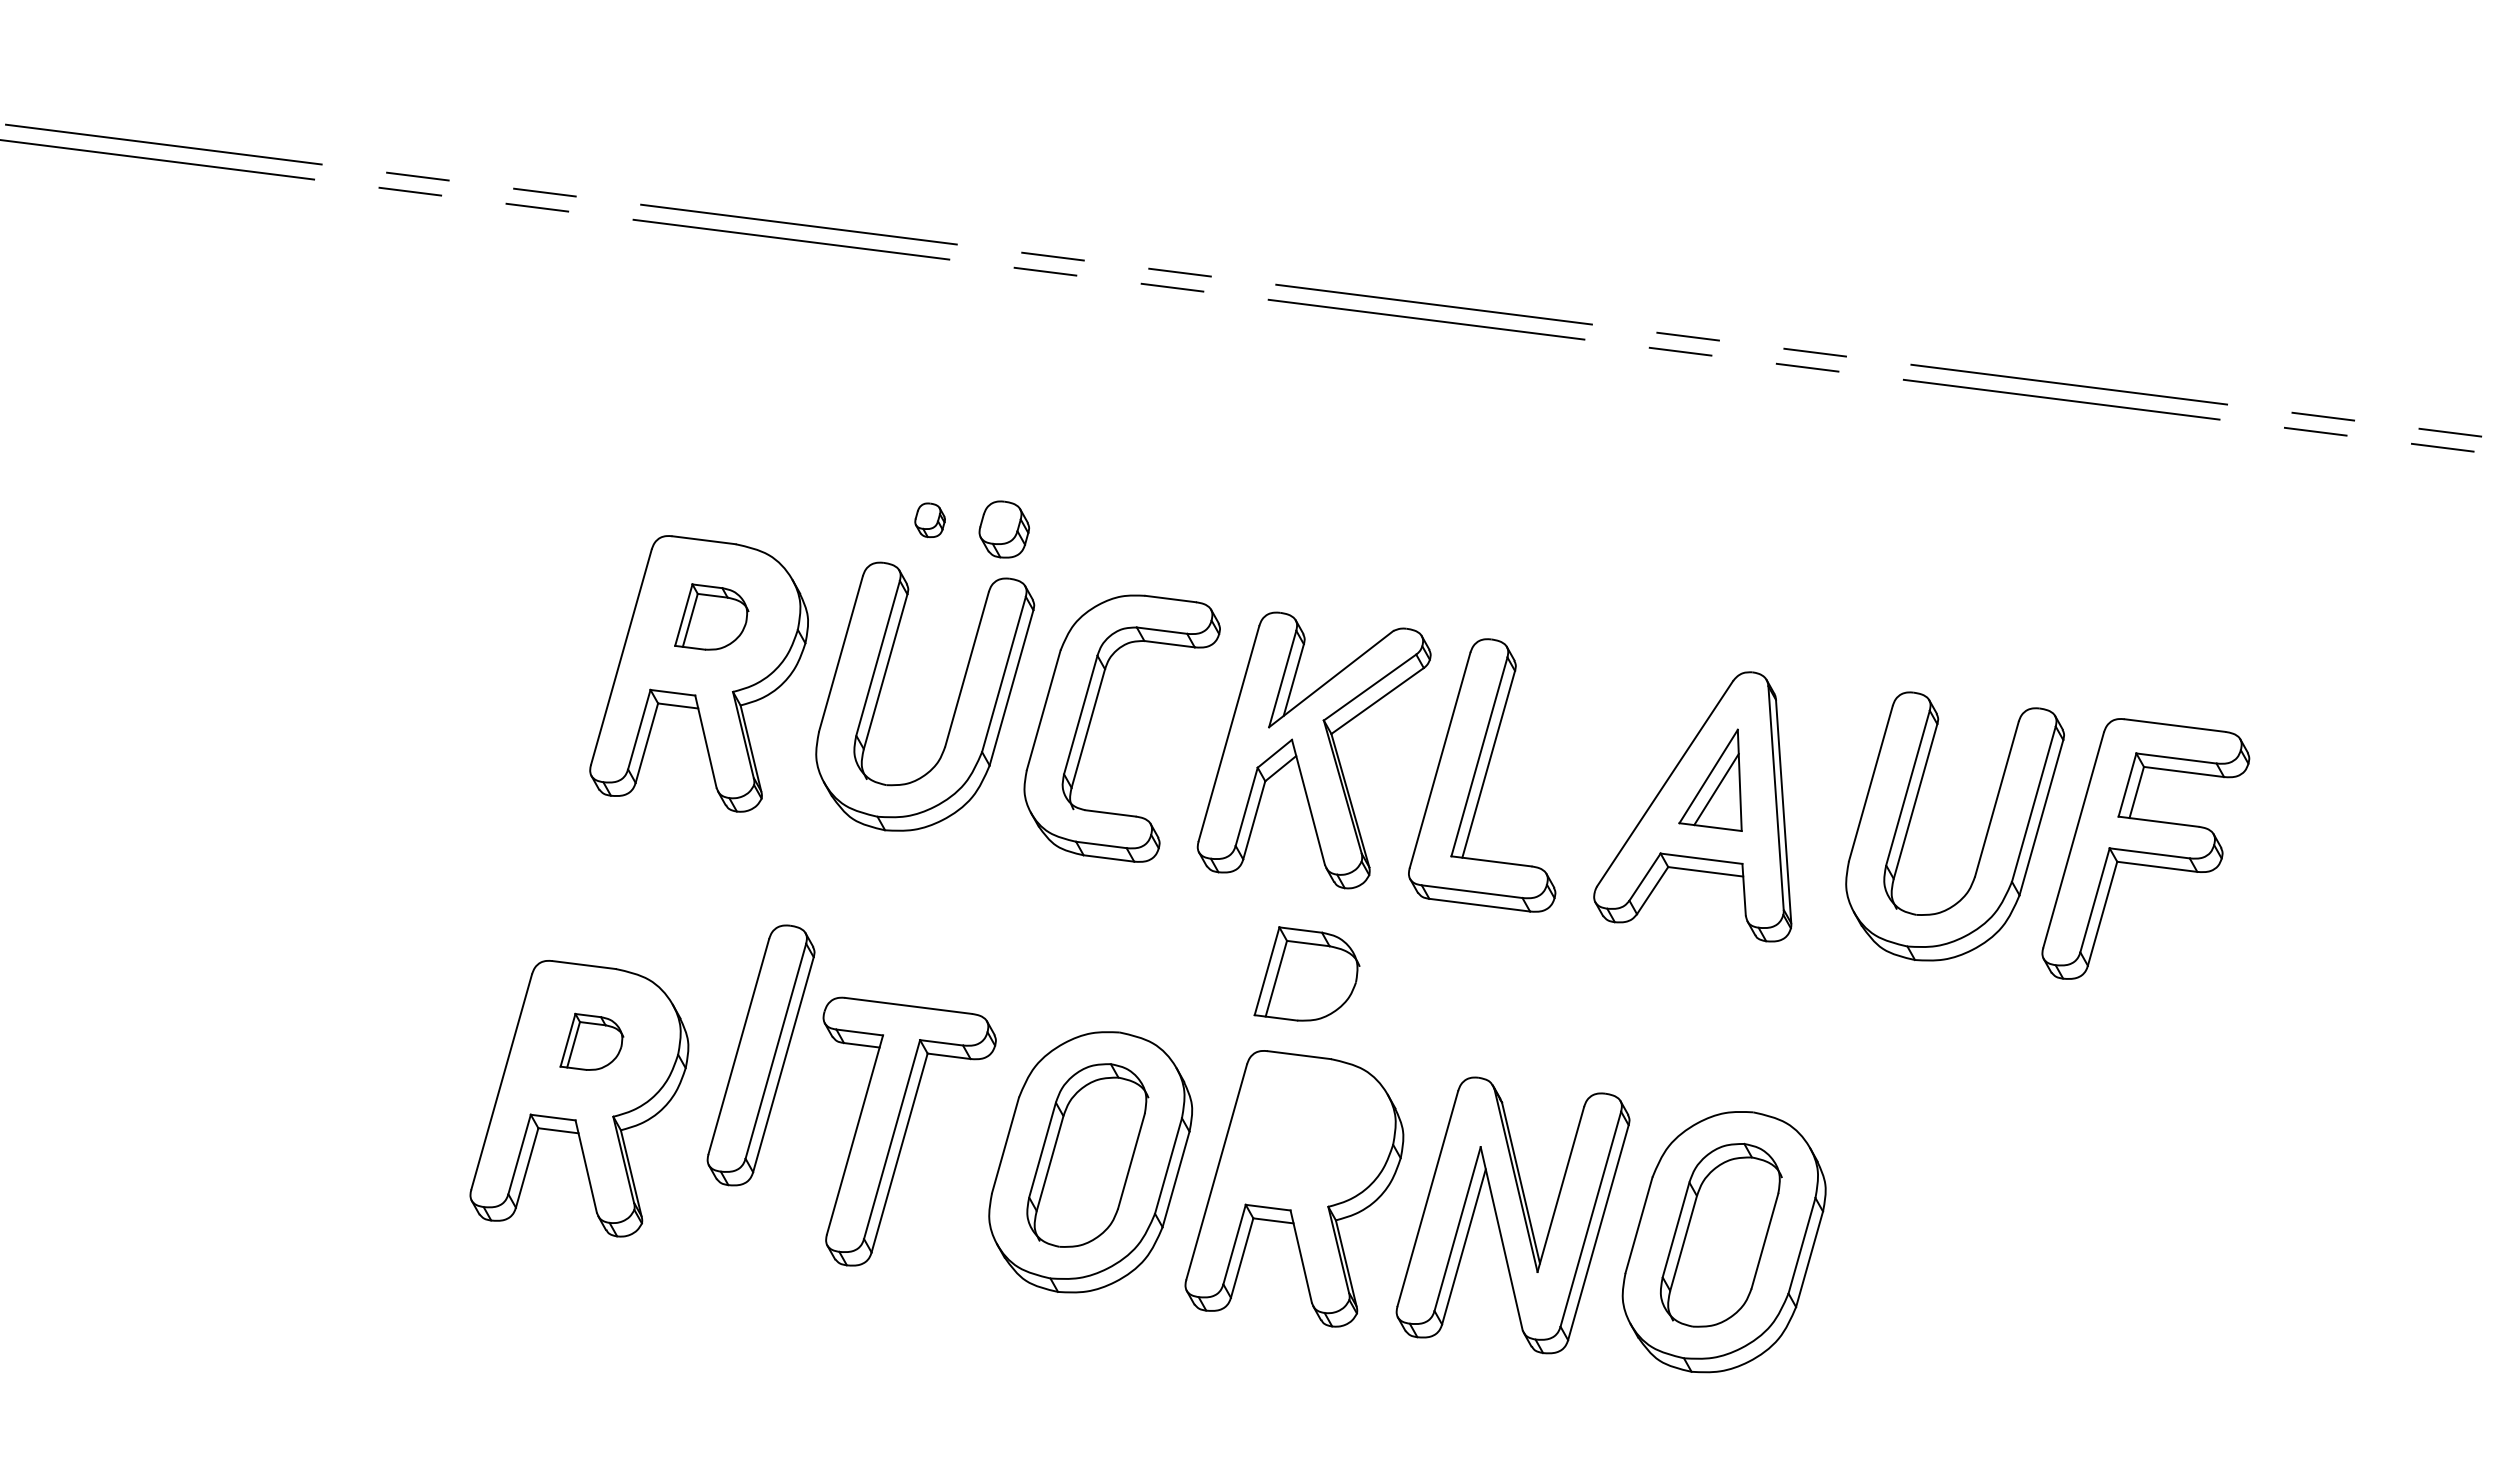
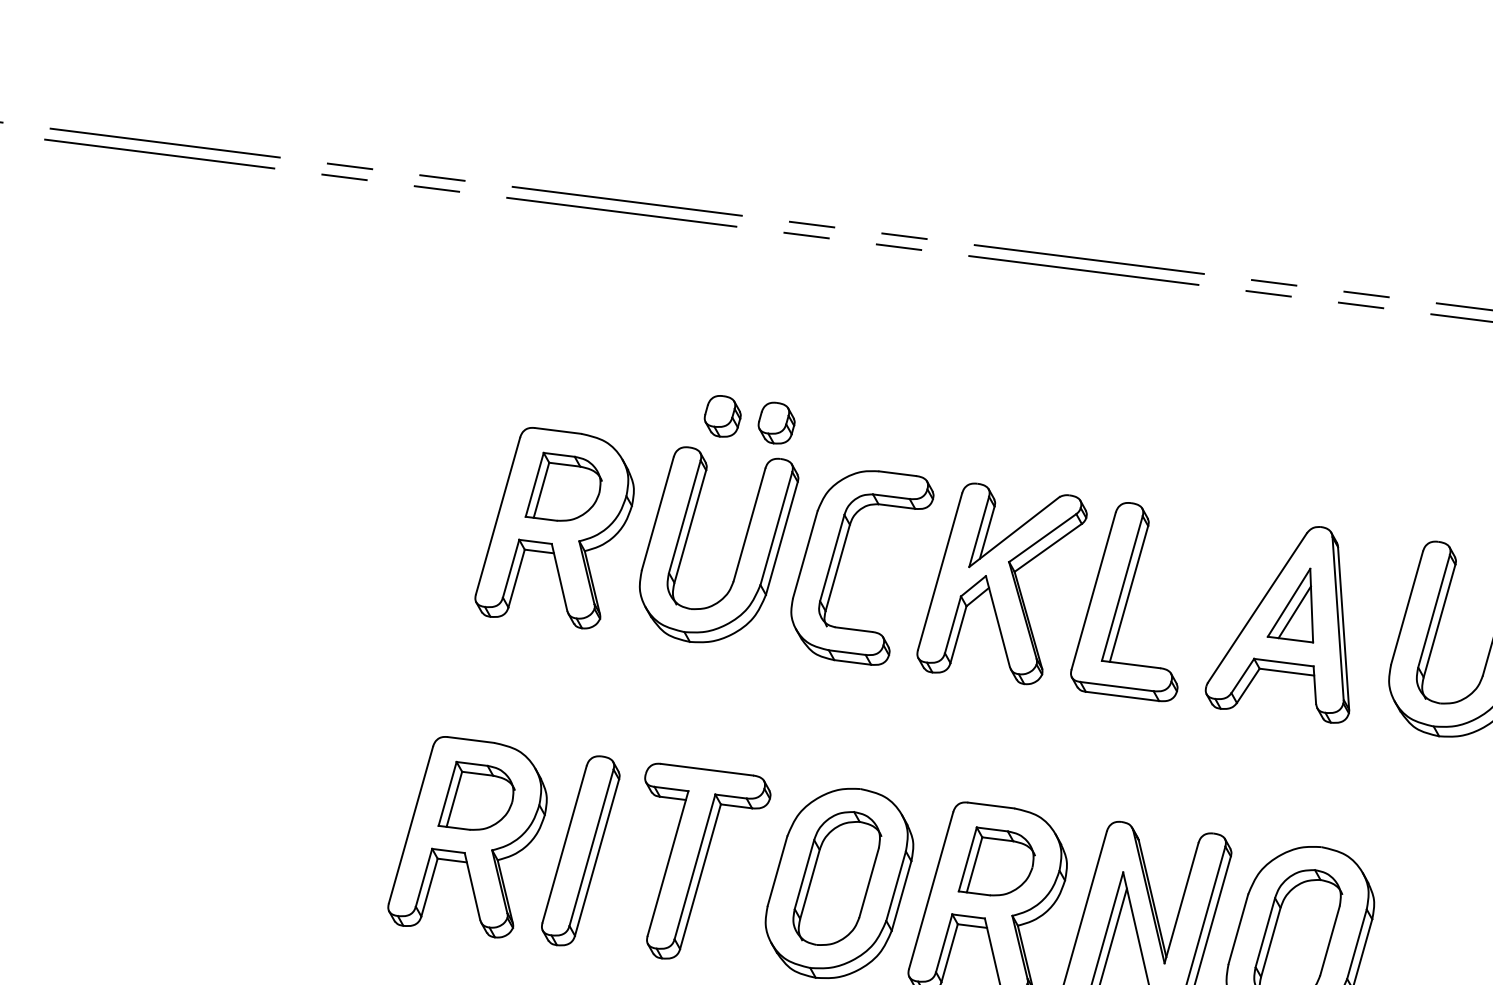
part: (929, 520) -> (722, 416), size x1.67
part: (711, 616) -> (563, 486), size x1.43
part: (1306, 973) -> (996, 861), moved
part: (591, 1041) -> (476, 795), size x1.67
part: (760, 1055) -> (580, 850), moved

